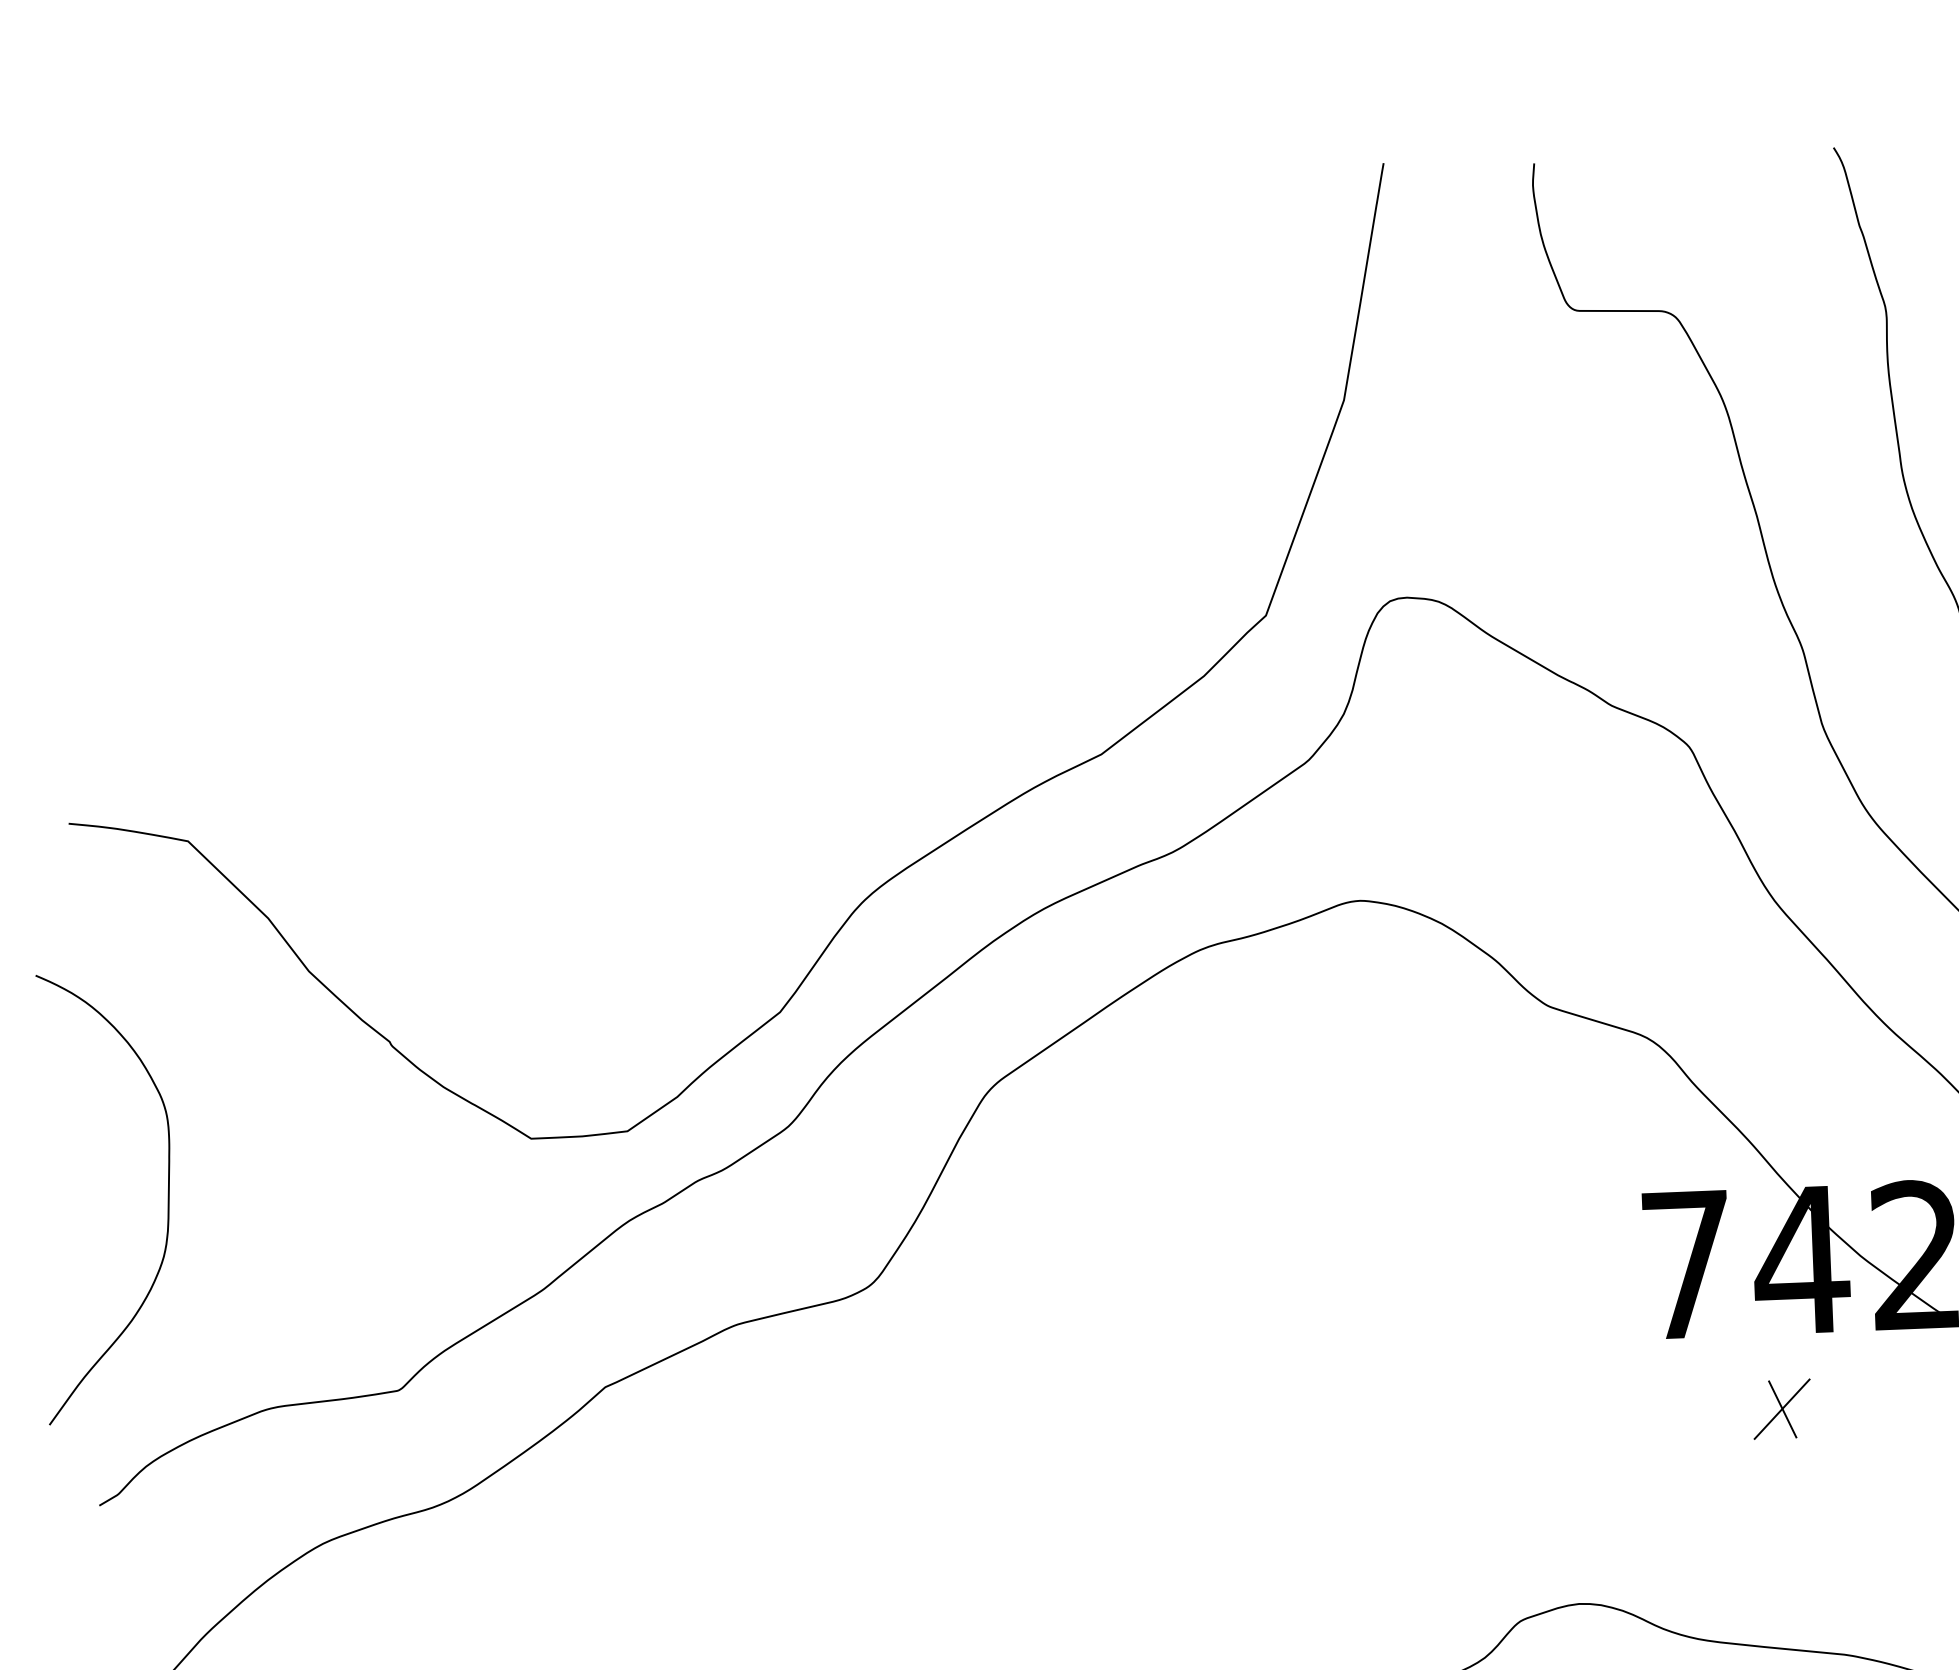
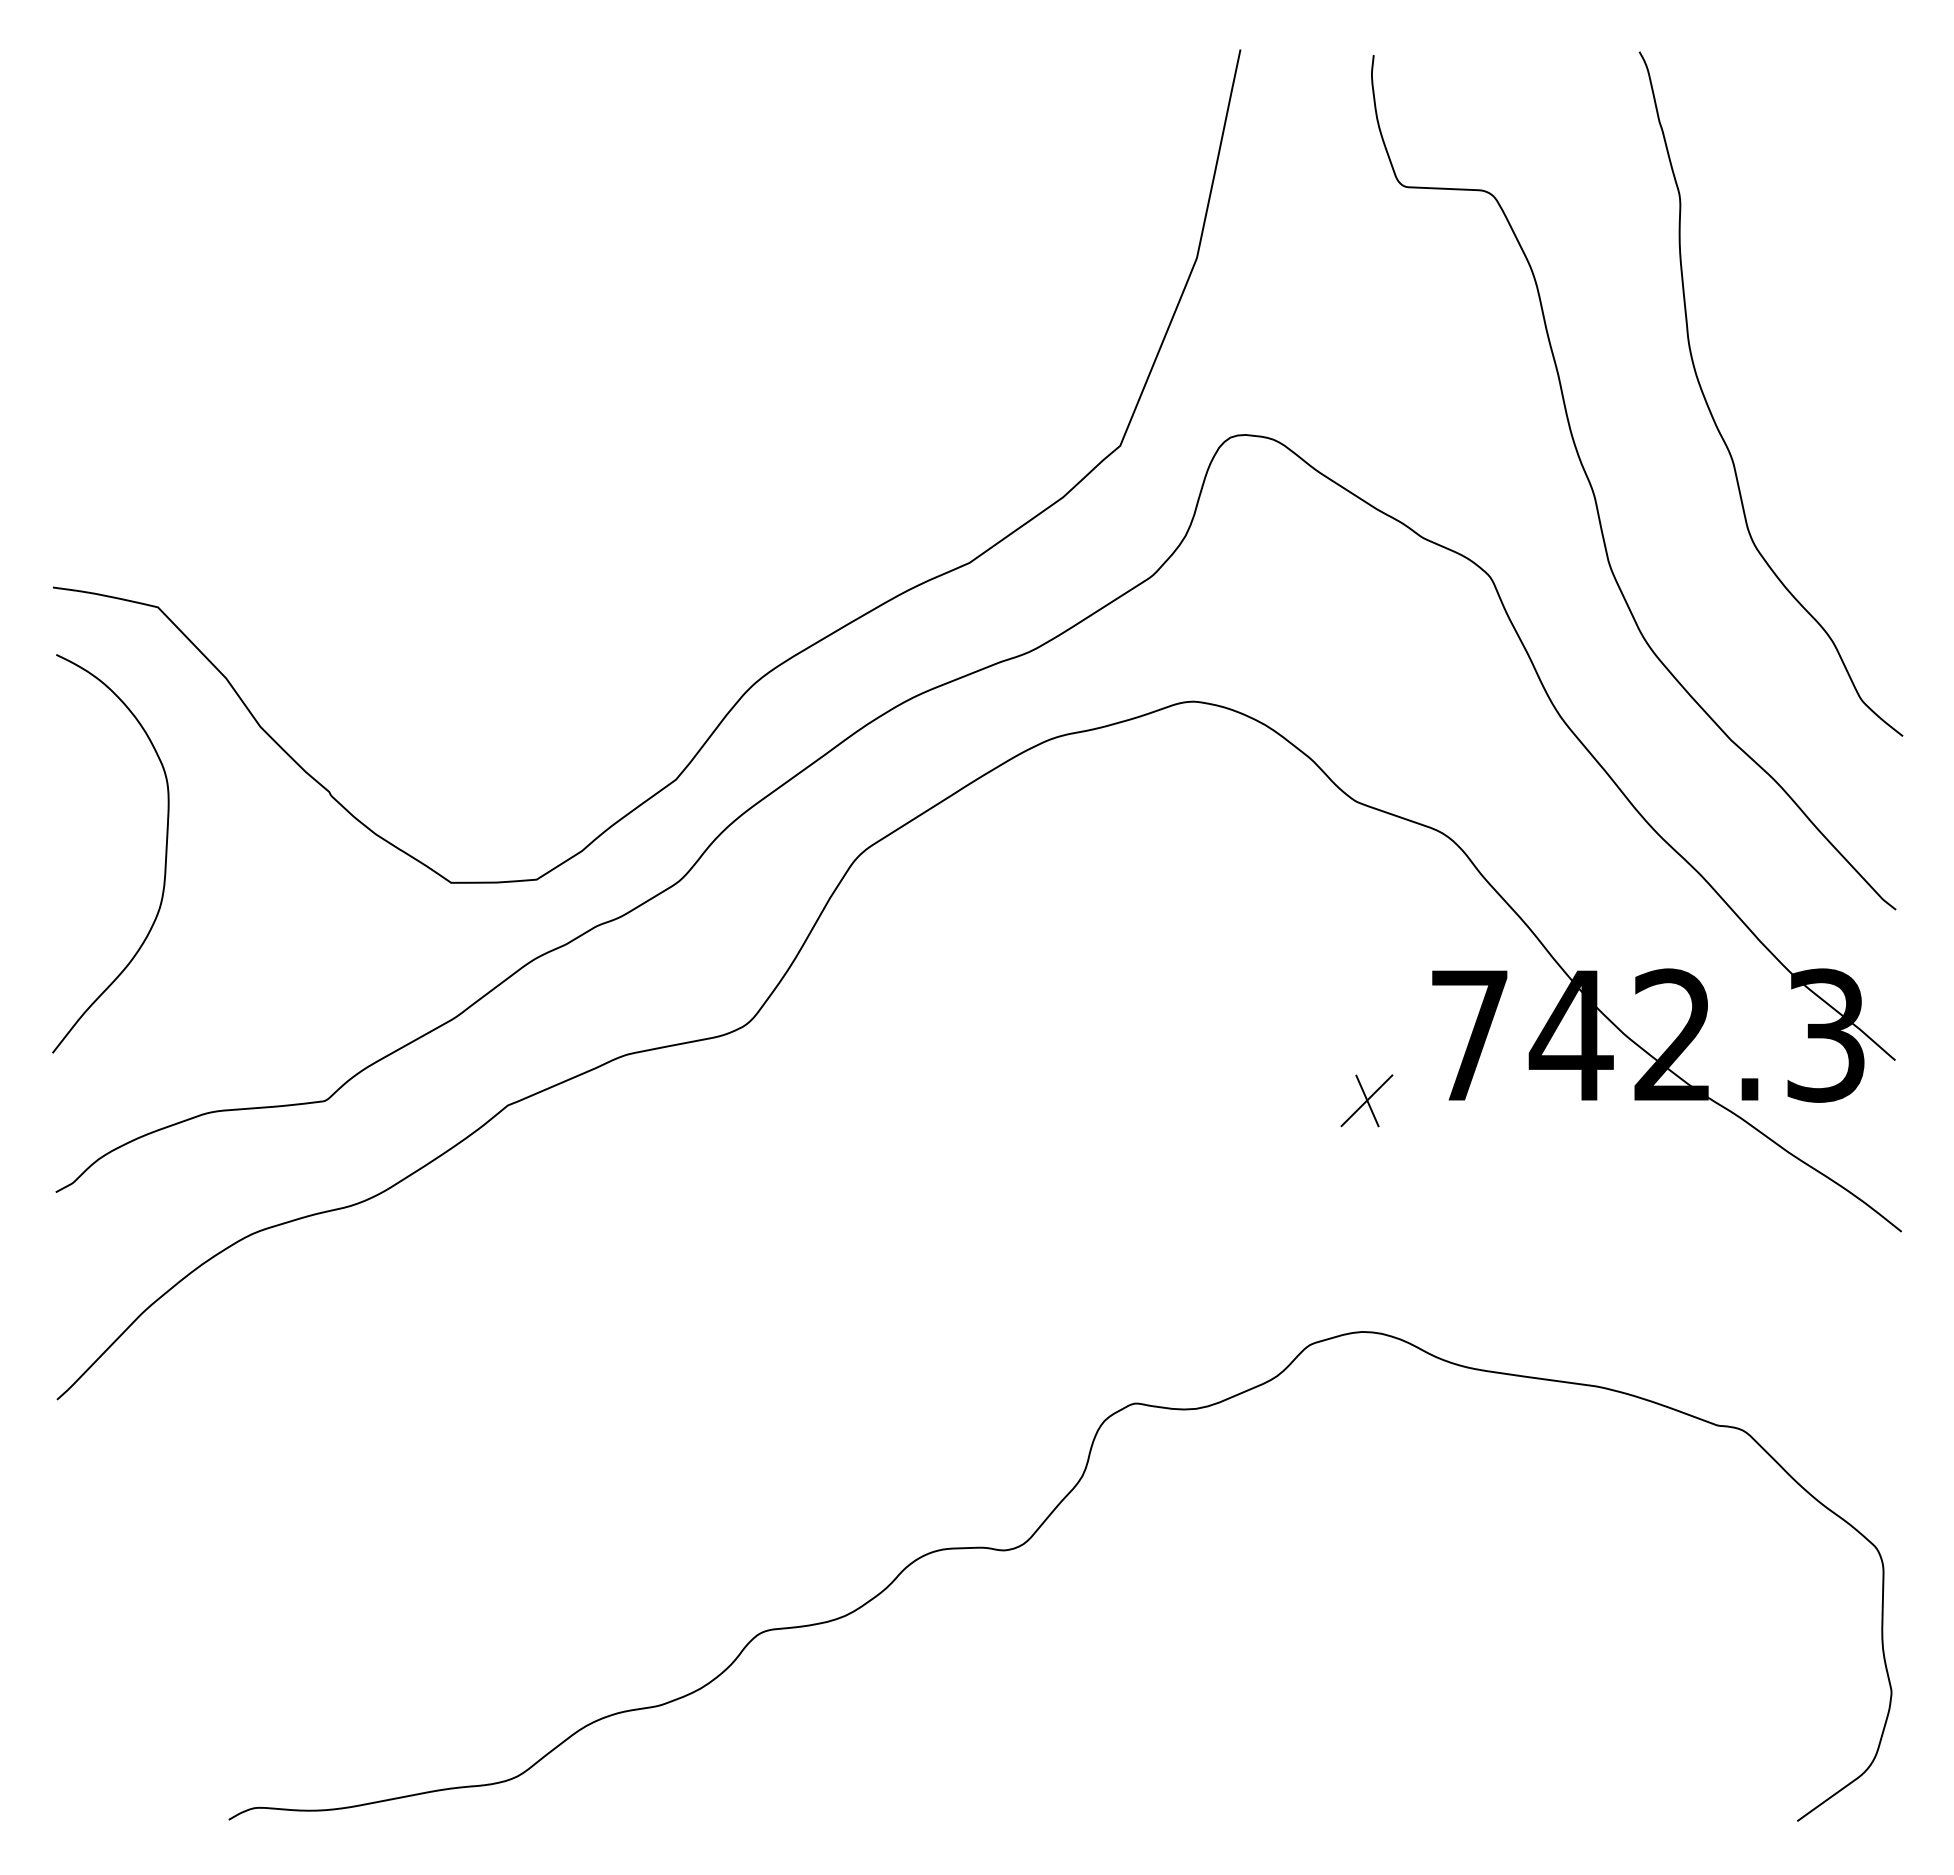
curve: (167, 1206) -> (164, 863), moved
part: (1781, 1408) -> (1366, 1100), moved

